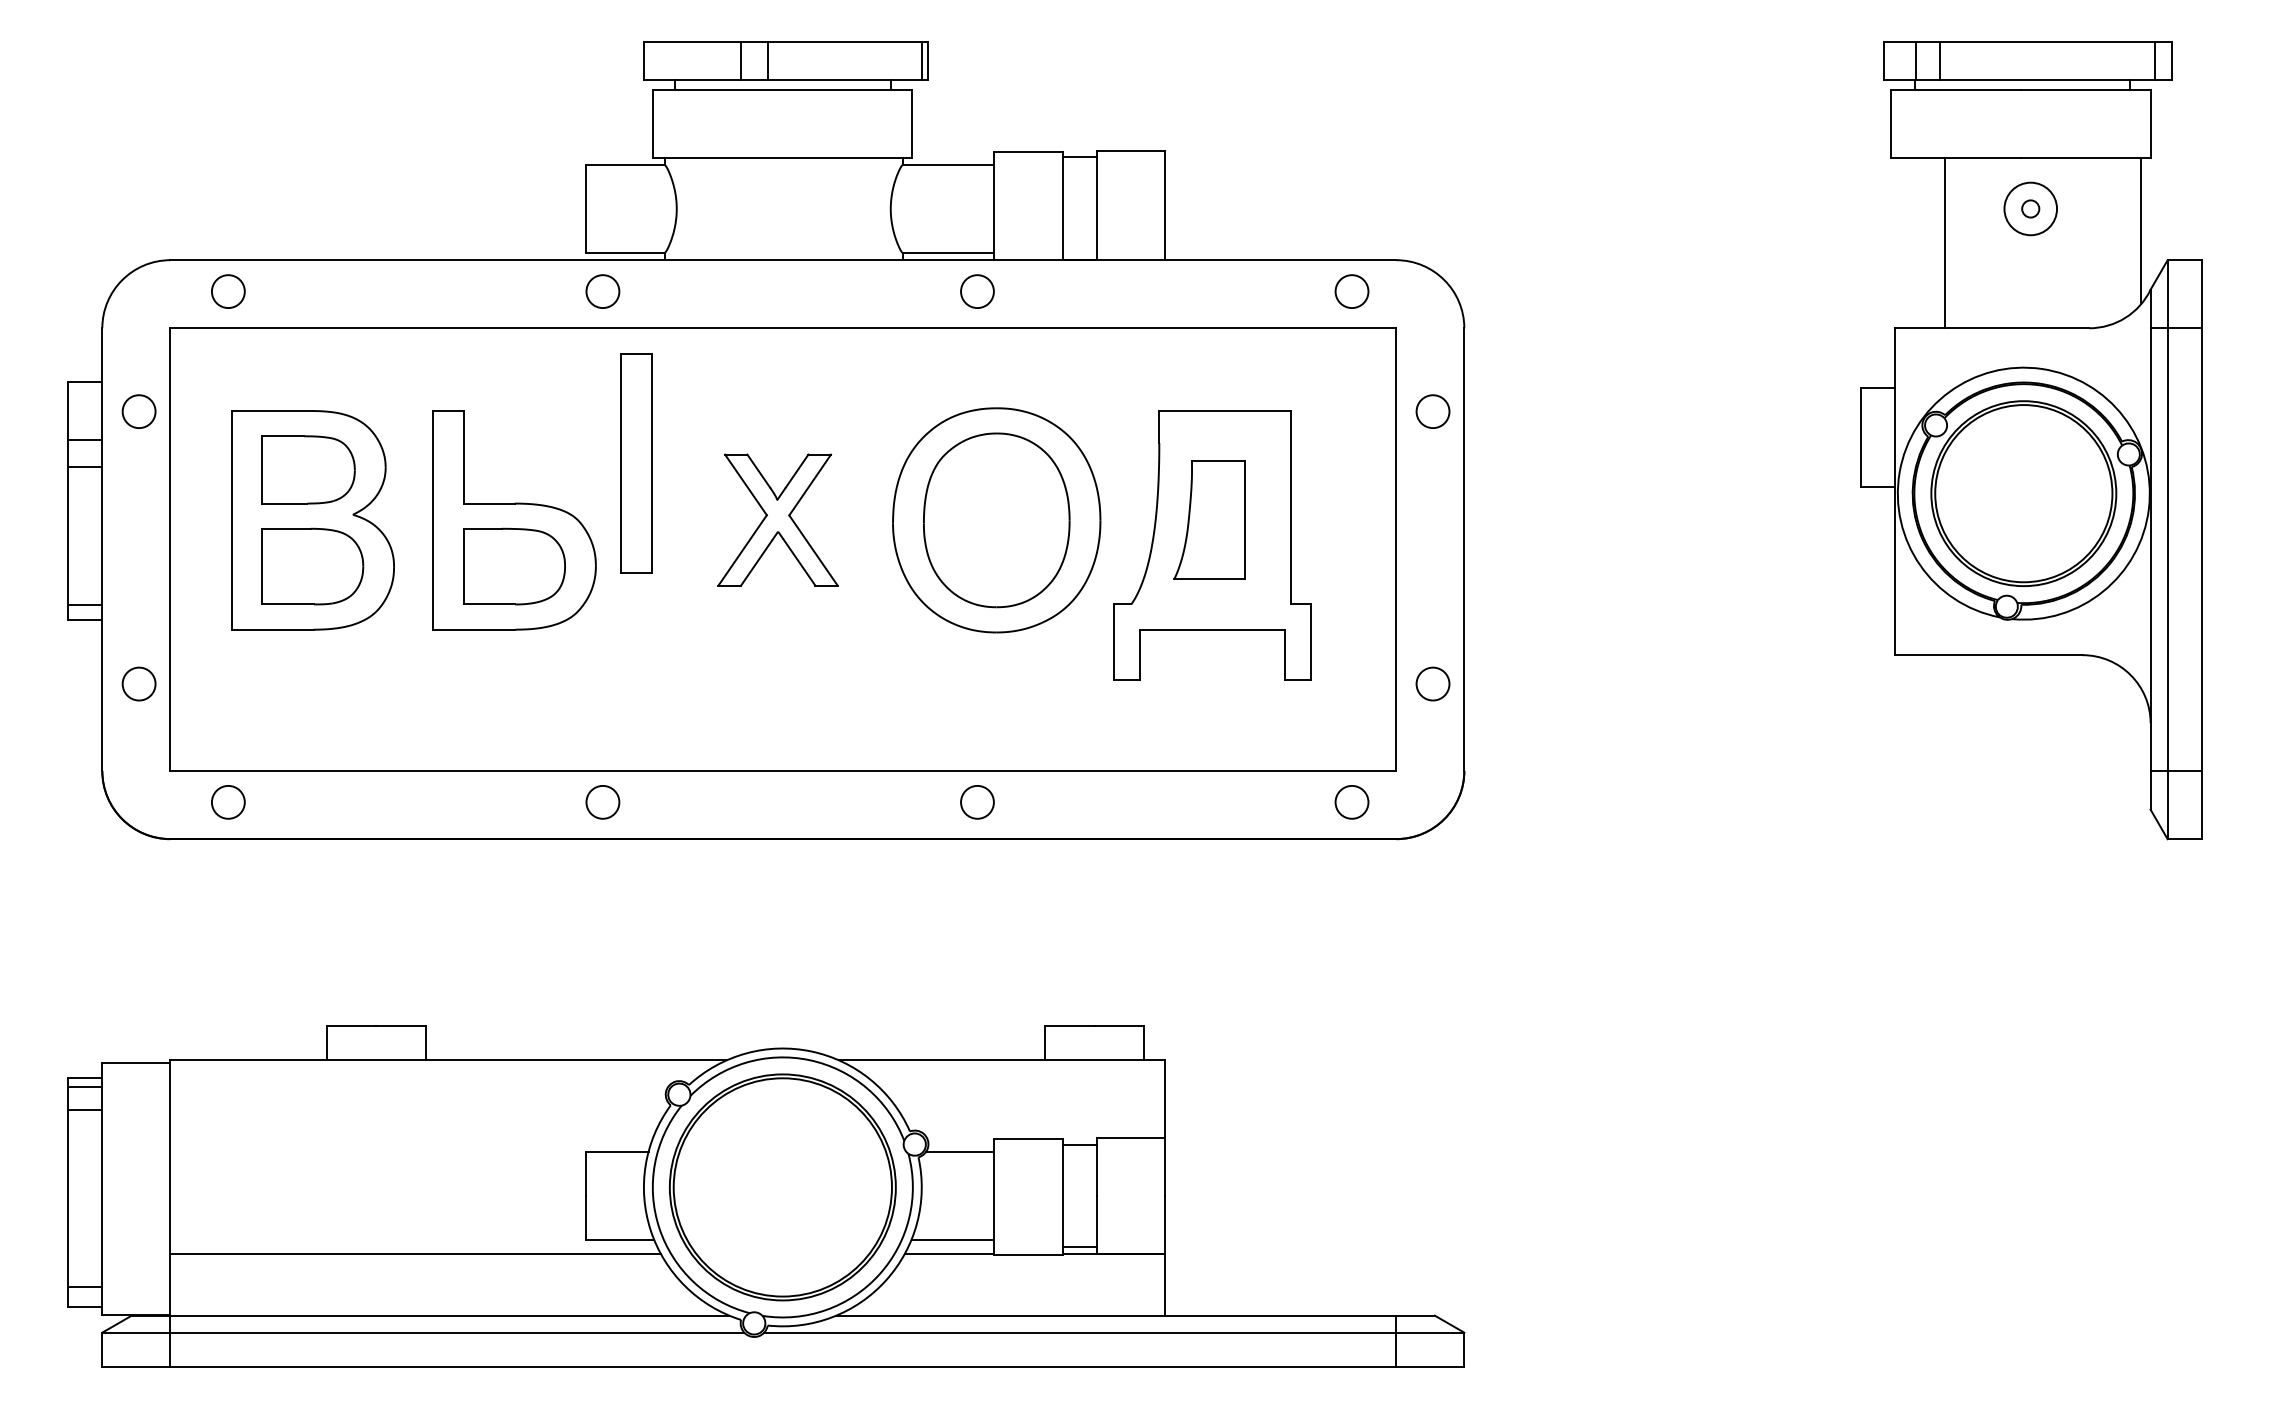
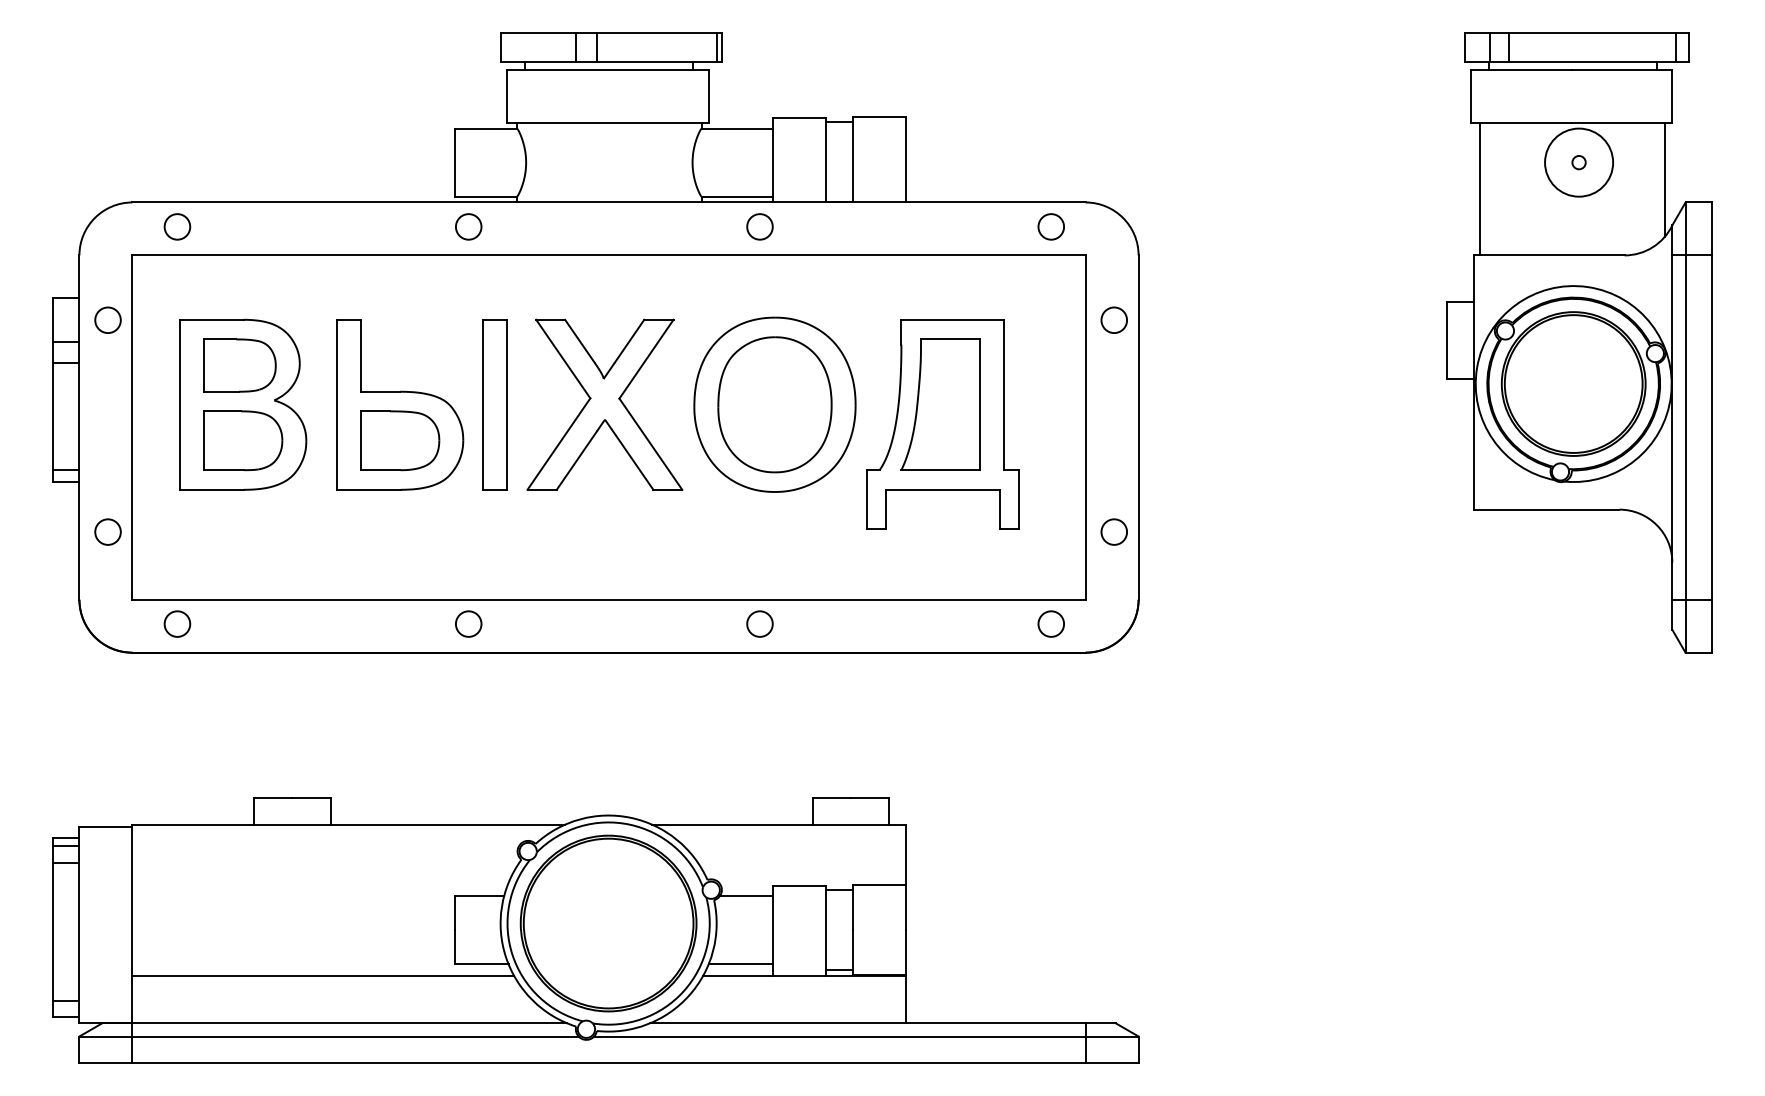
circle: (2031, 208) -> (1579, 162), size x1.67
line: (1945, 243) -> (1479, 189), moved
part: (636, 463) -> (494, 404), moved
part: (777, 519) -> (604, 404), size x1.67
part: (1209, 519) -> (940, 404), size x1.43

